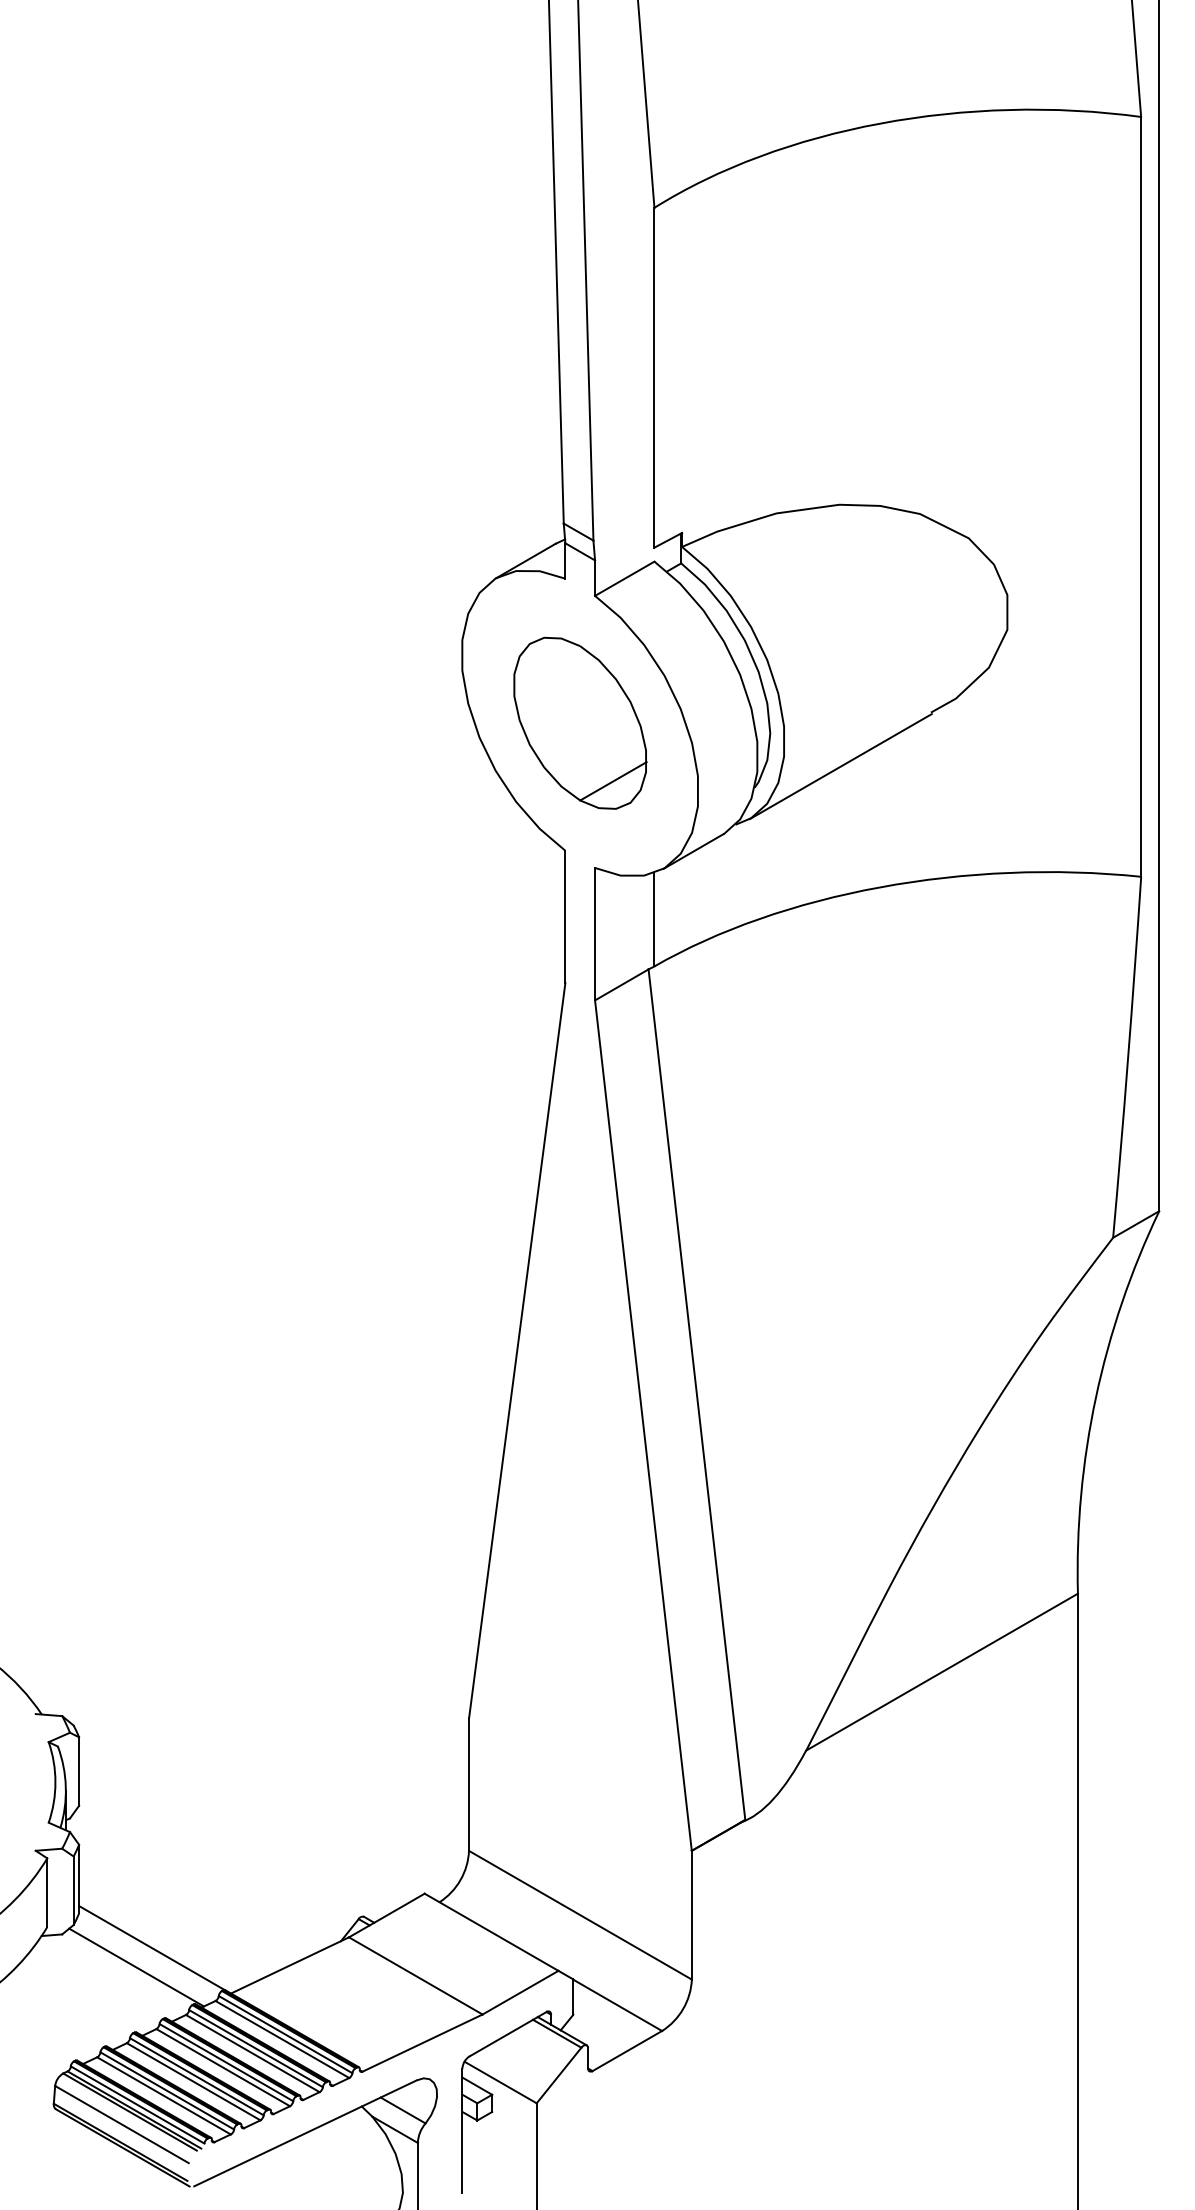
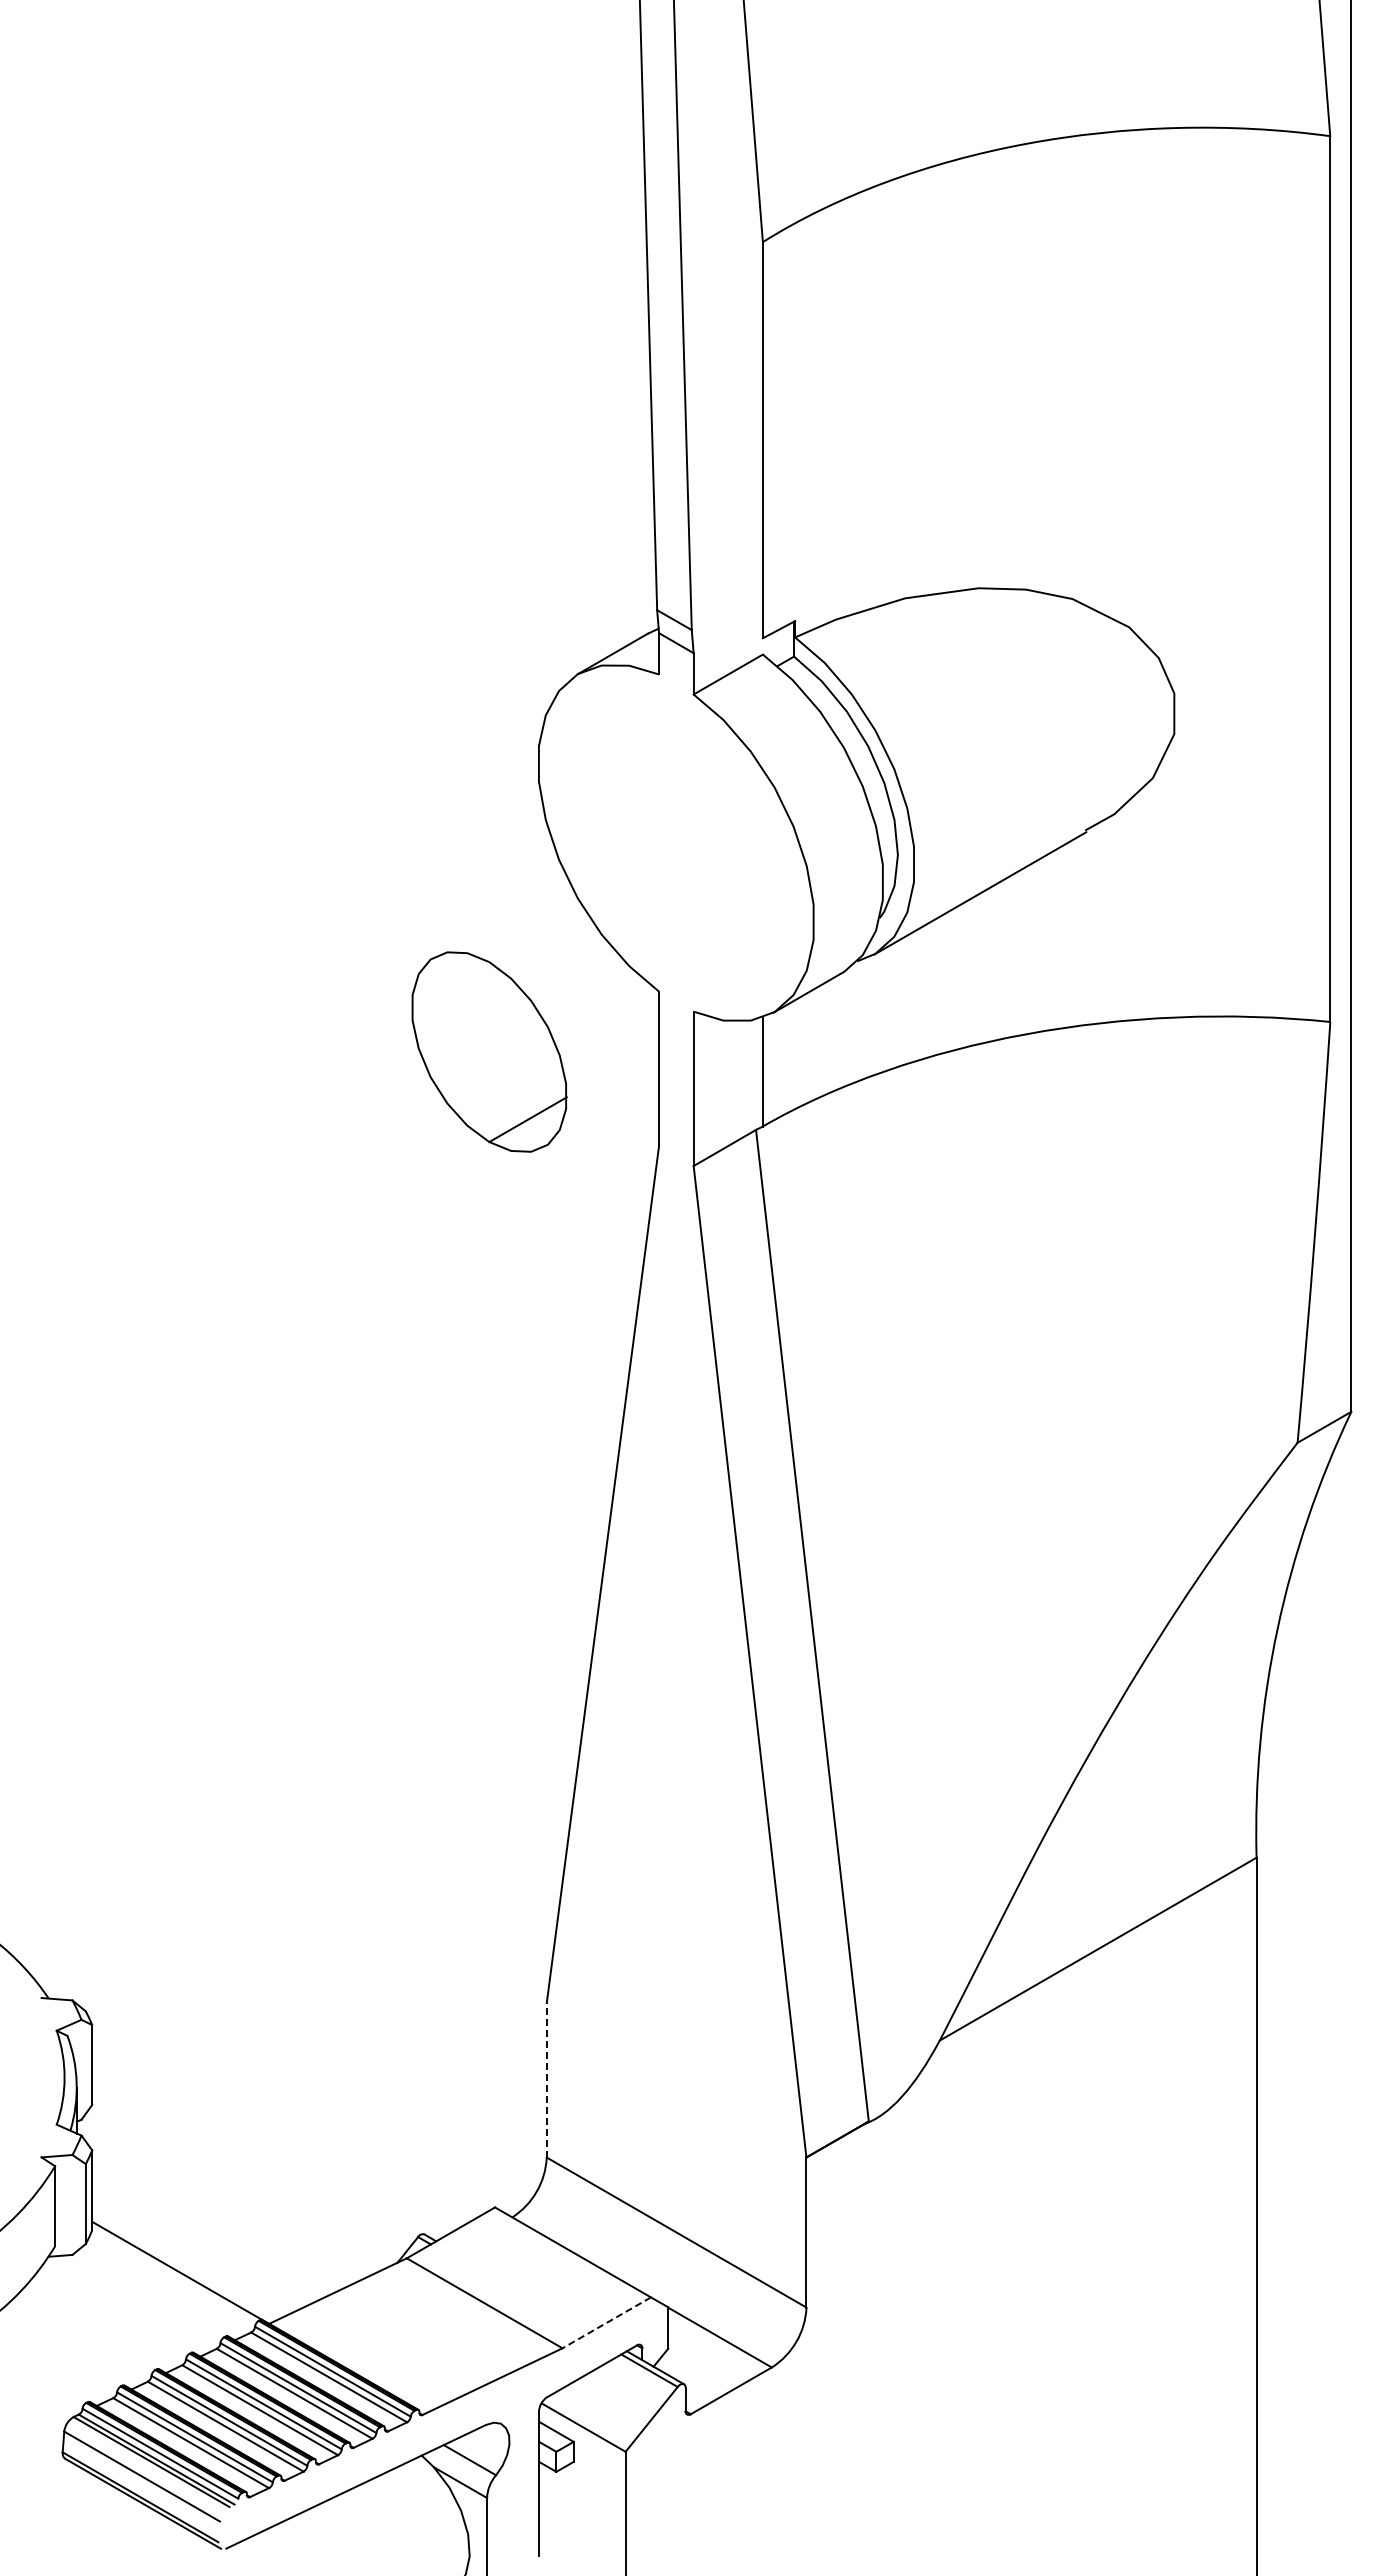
part: (580, 722) -> (489, 1051), moved
line: (468, 1783) -> (546, 2079), solid -> dashed
line: (136, 1967) -> (158, 2293), removed
line: (520, 1993) -> (606, 2323), solid -> dashed

